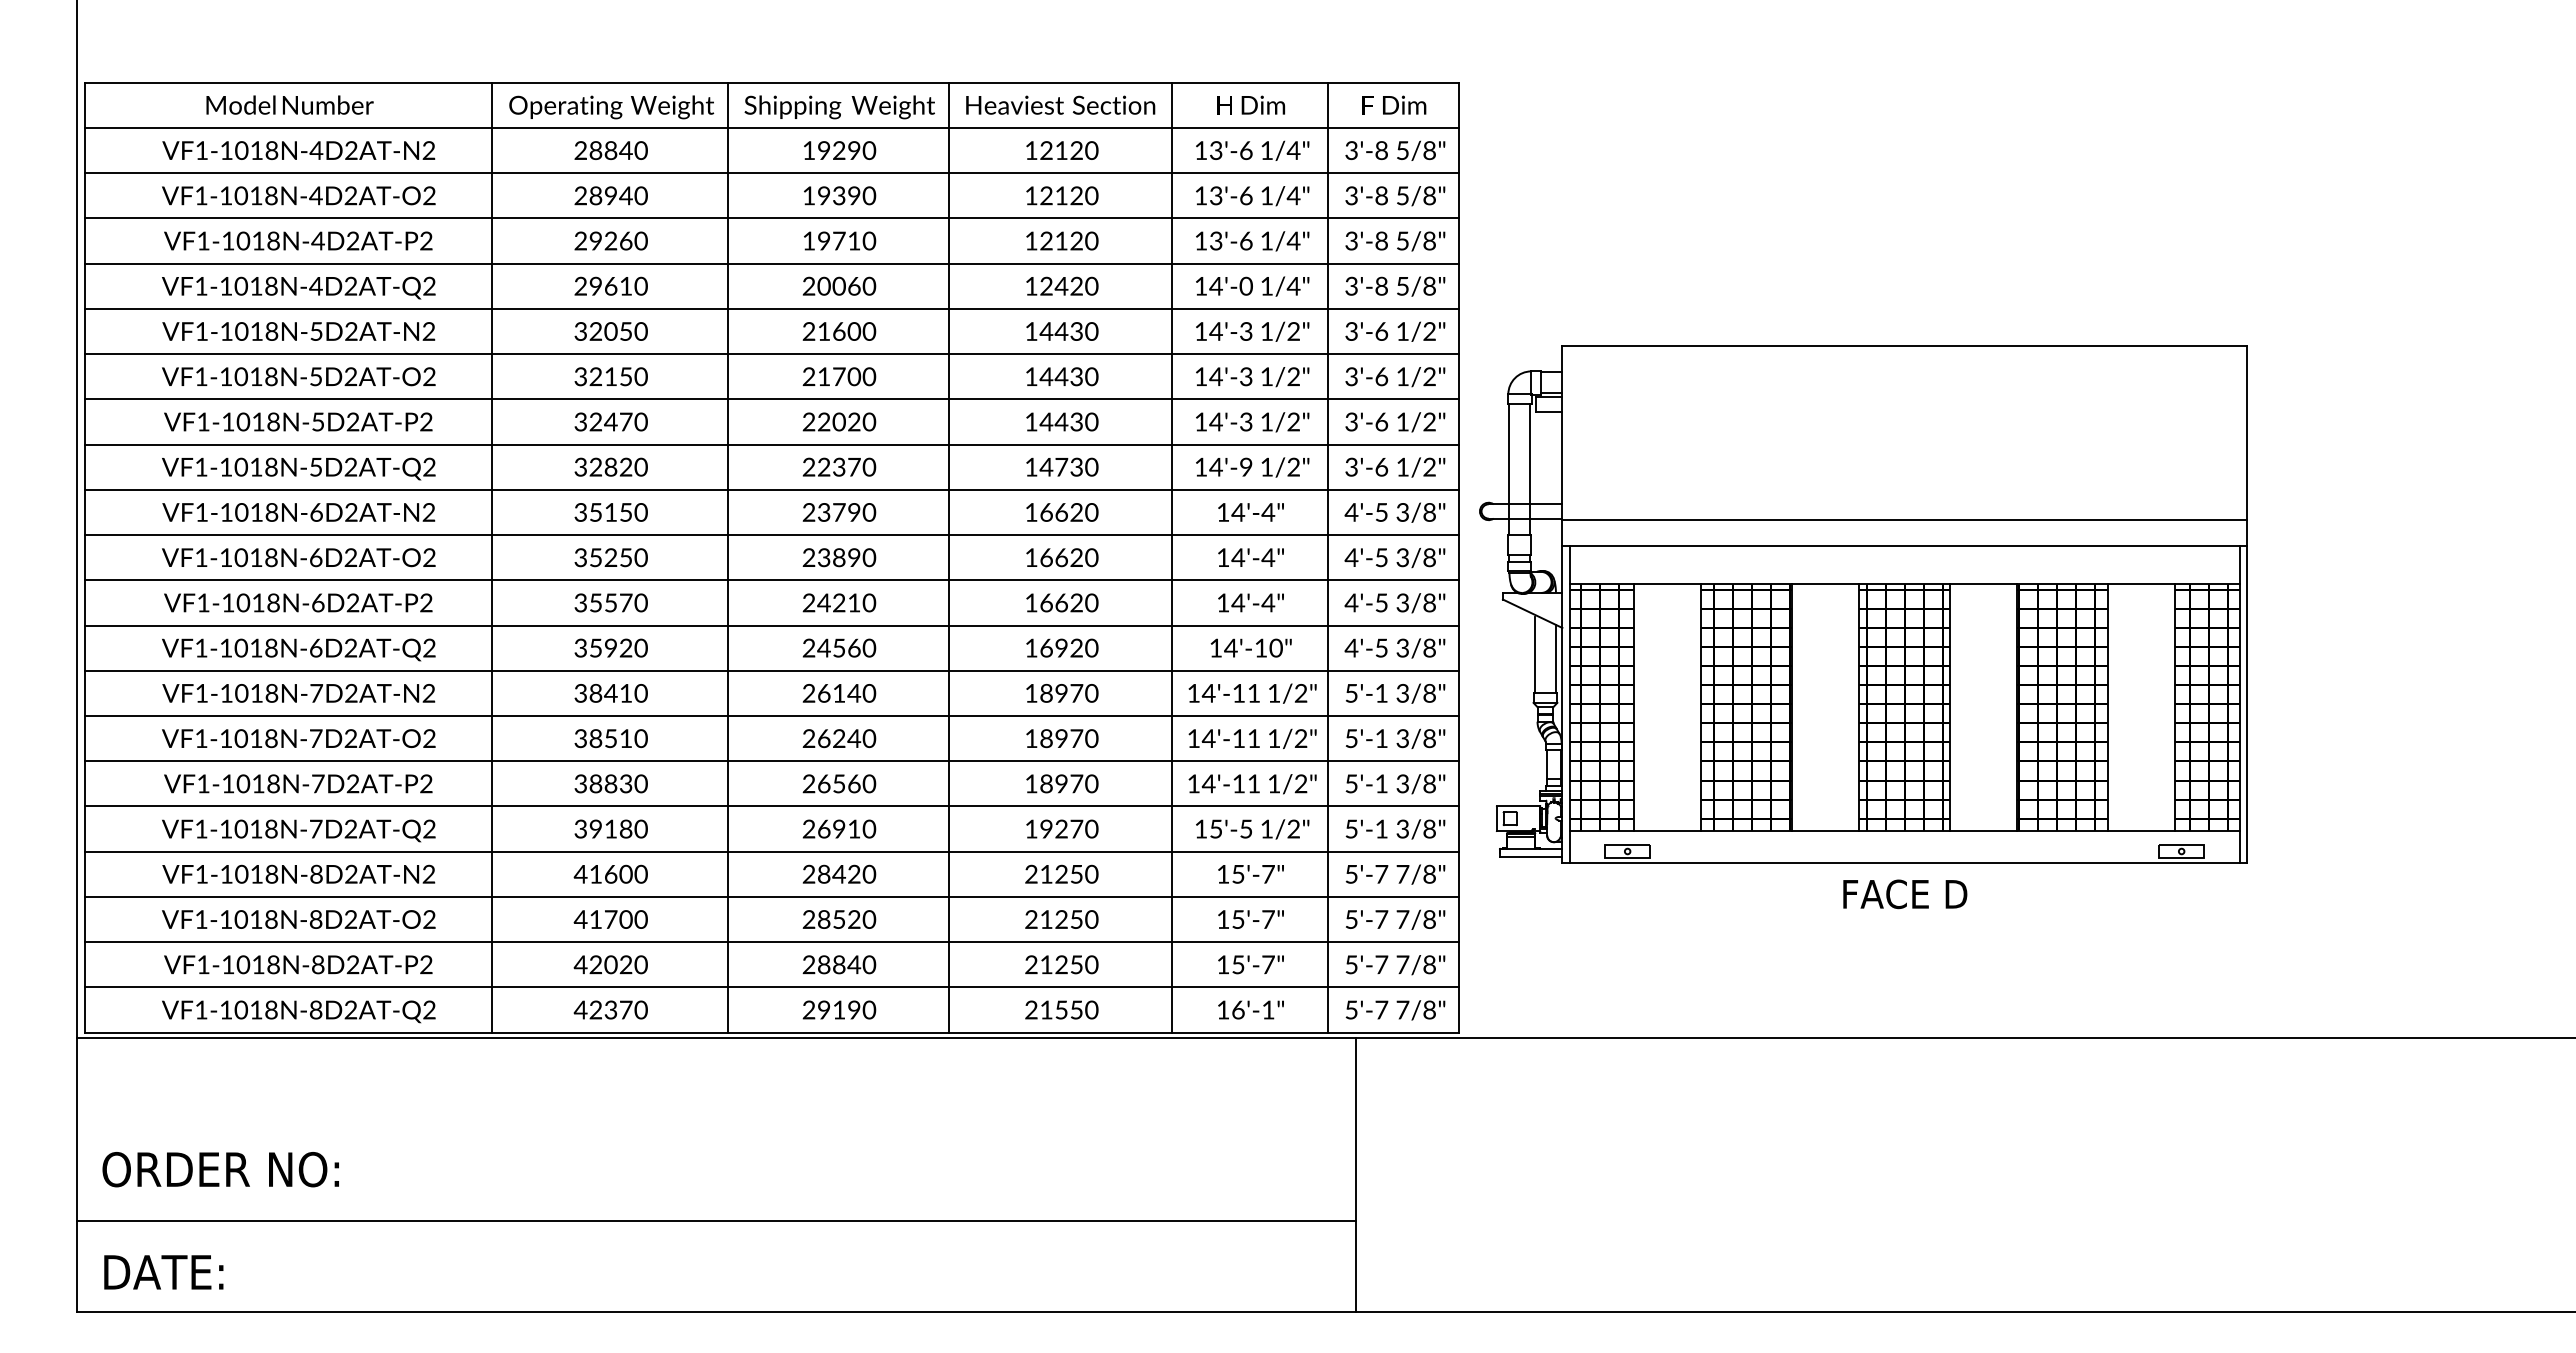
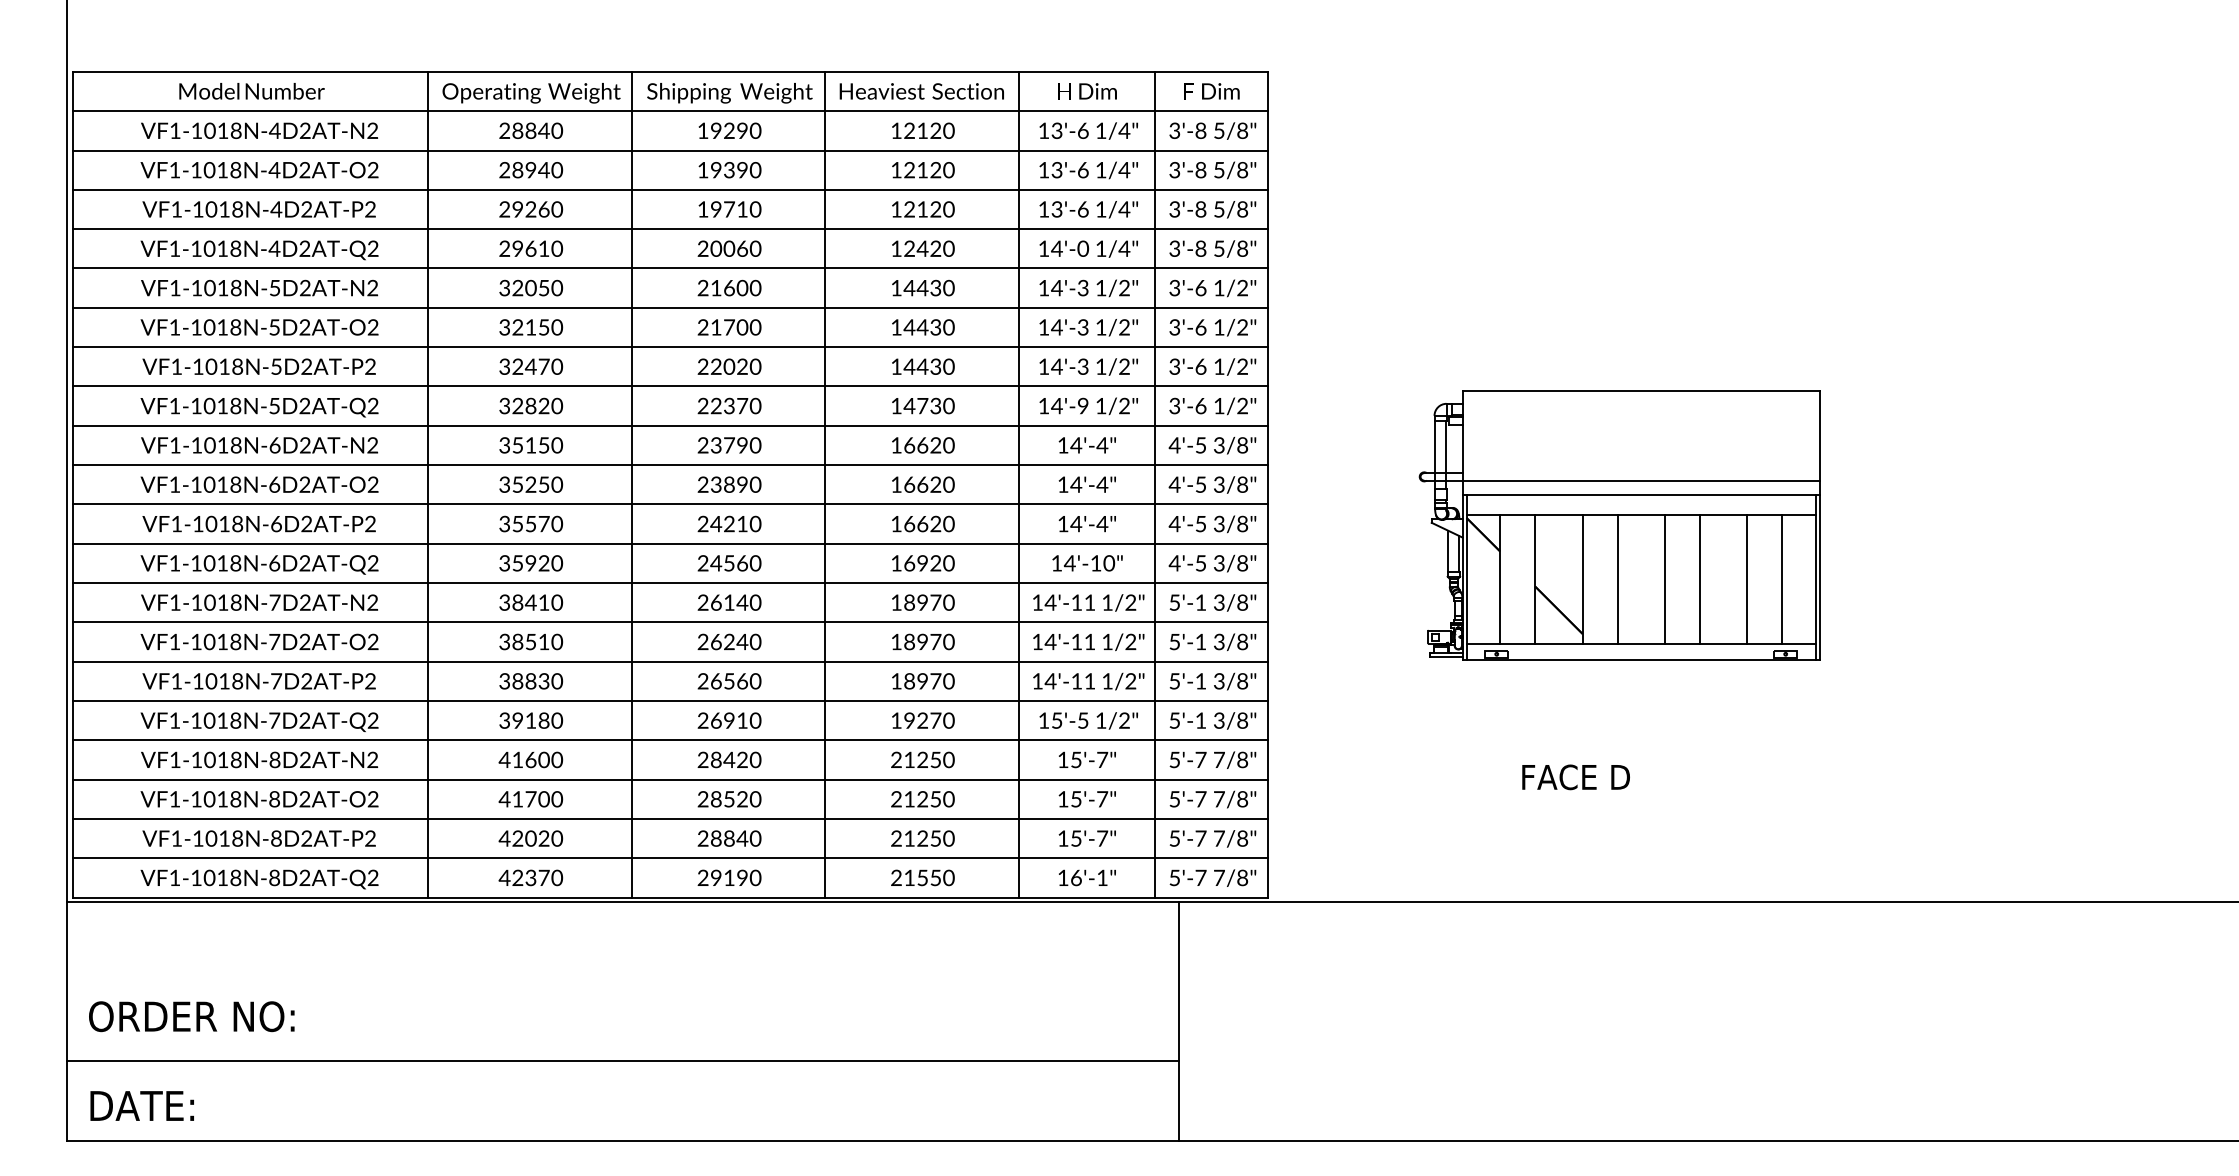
part: (1863, 604) -> (1619, 525), size x0.6
text: (1905, 894) -> (1576, 777), moved

